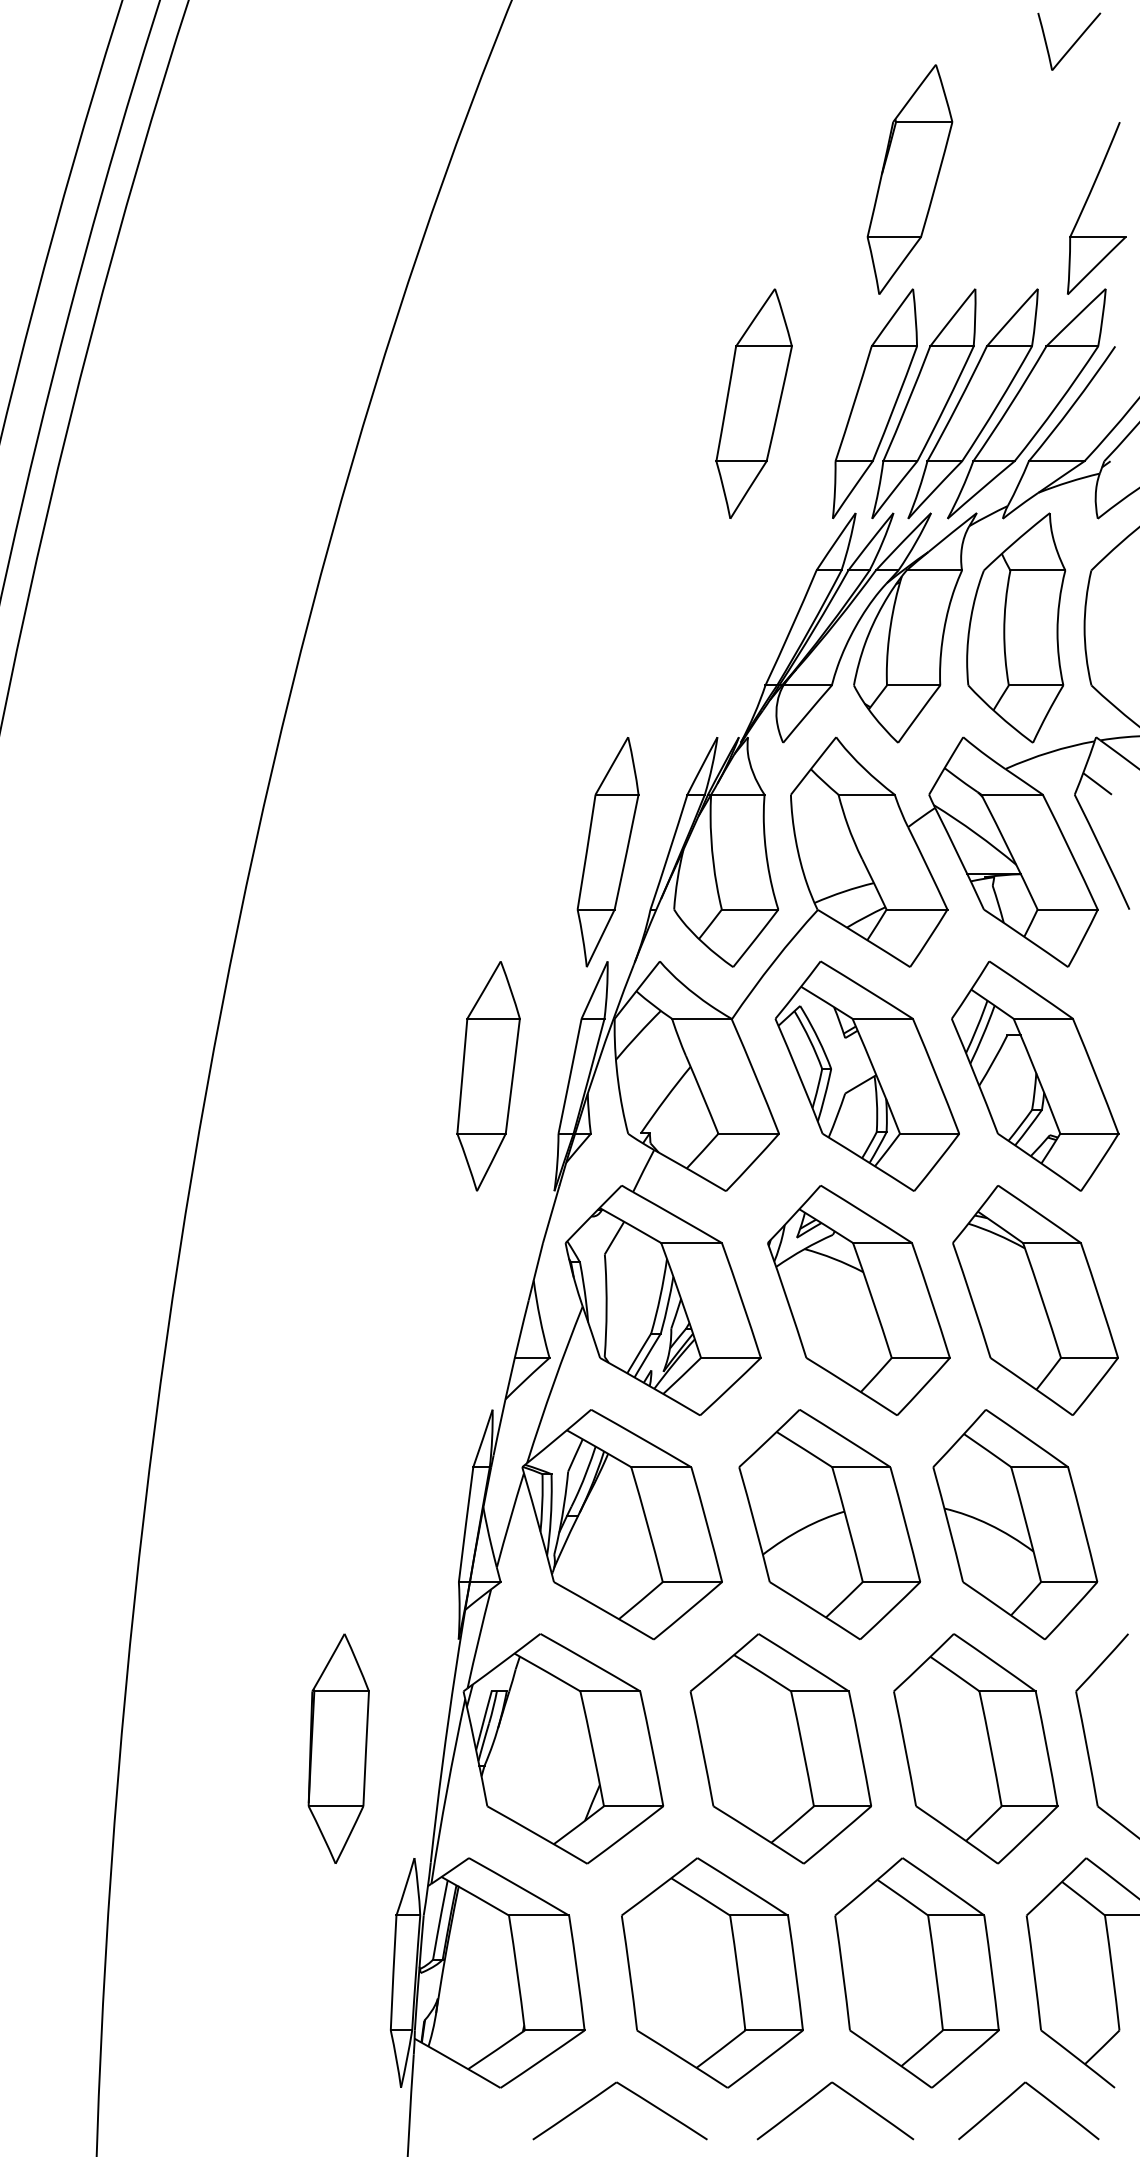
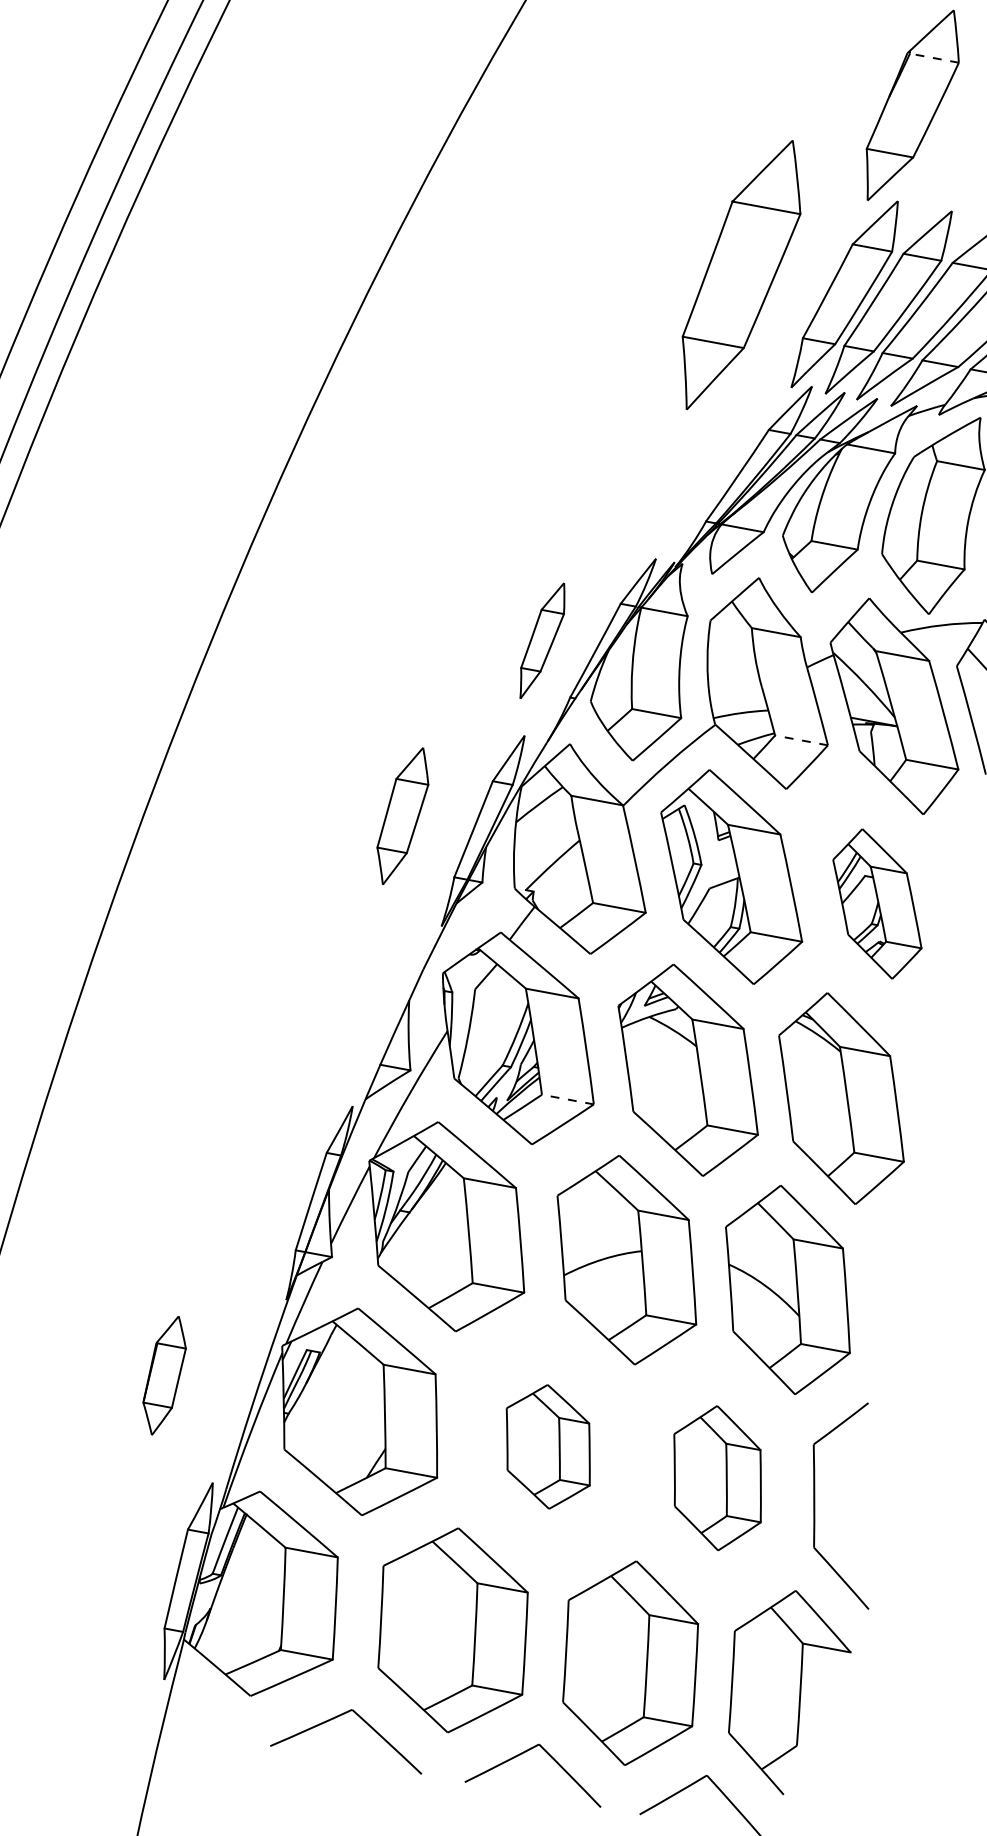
line: (923, 122) -> (933, 58), solid -> dashed
part: (753, 403) -> (741, 274), size x1.4
part: (607, 852) -> (542, 641), size x0.6
line: (916, 909) -> (801, 740), solid -> dashed
part: (1035, 1075) -> (877, 903), size x0.7
part: (488, 1076) -> (402, 816), size x0.7
line: (730, 1357) -> (567, 1099), solid -> dashed
part: (338, 1748) -> (164, 1375), size x0.6
part: (780, 1748) -> (548, 1446), size x0.6
part: (975, 1748) -> (717, 1477), size x0.7

